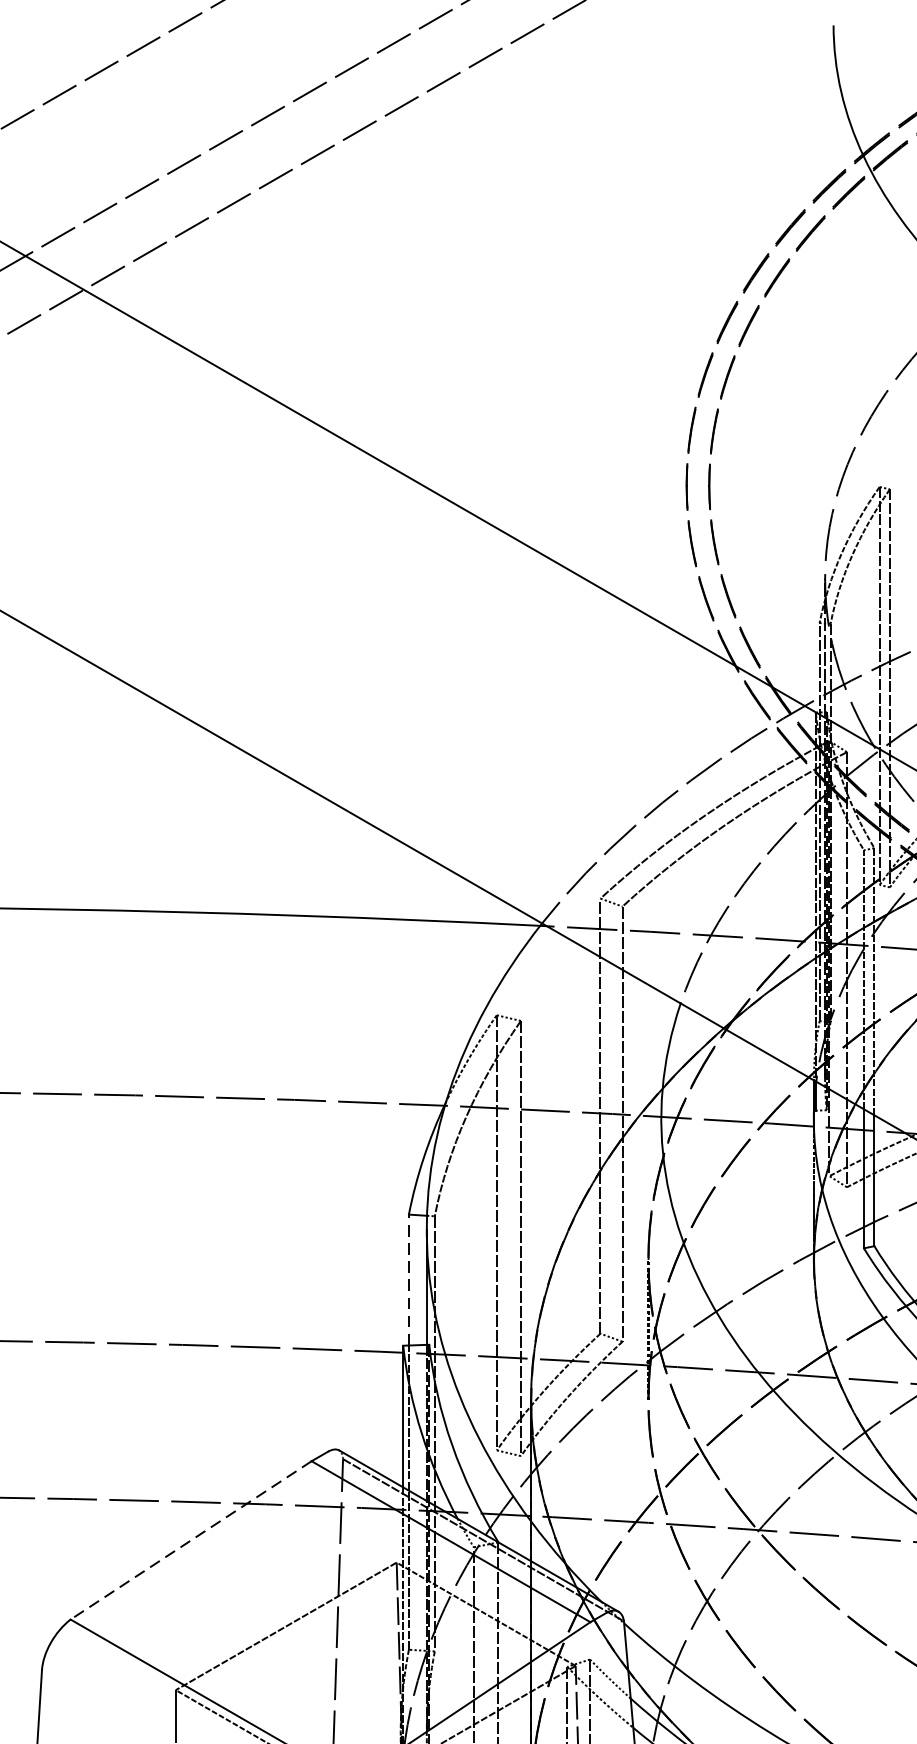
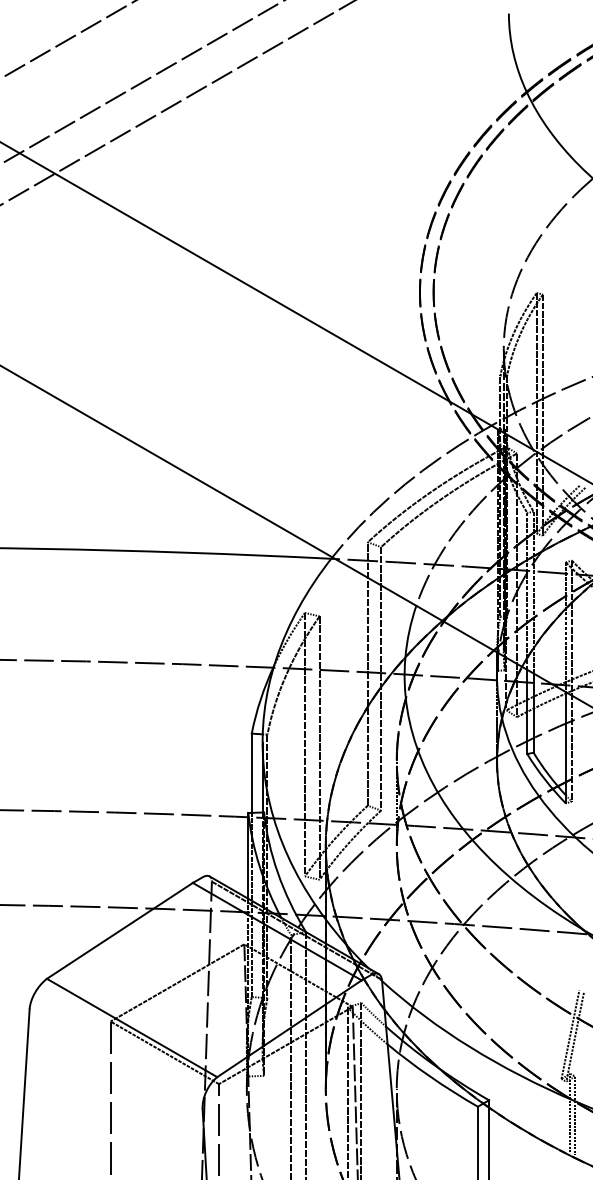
line: (408, 1280) -> (251, 773), dashed -> solid
line: (190, 1541) -> (119, 931), dashed -> solid

